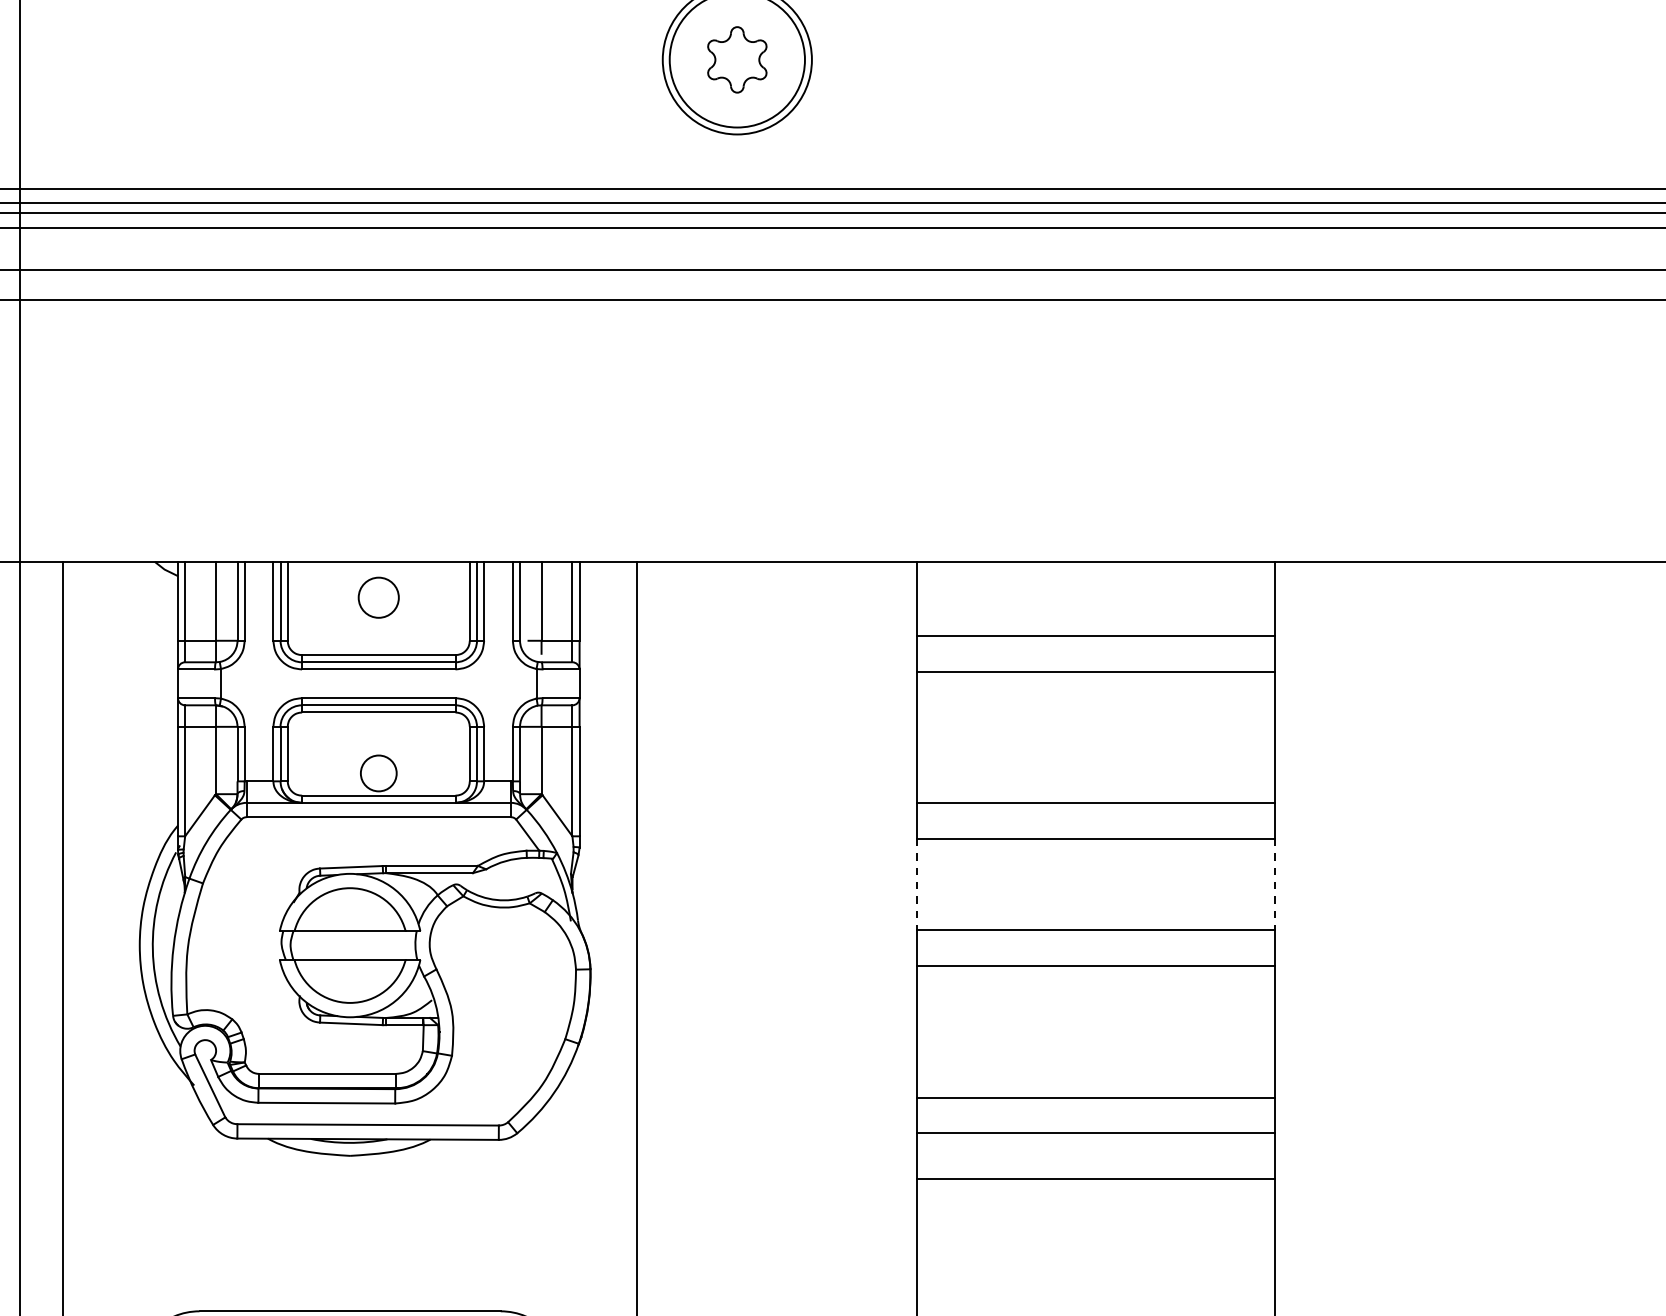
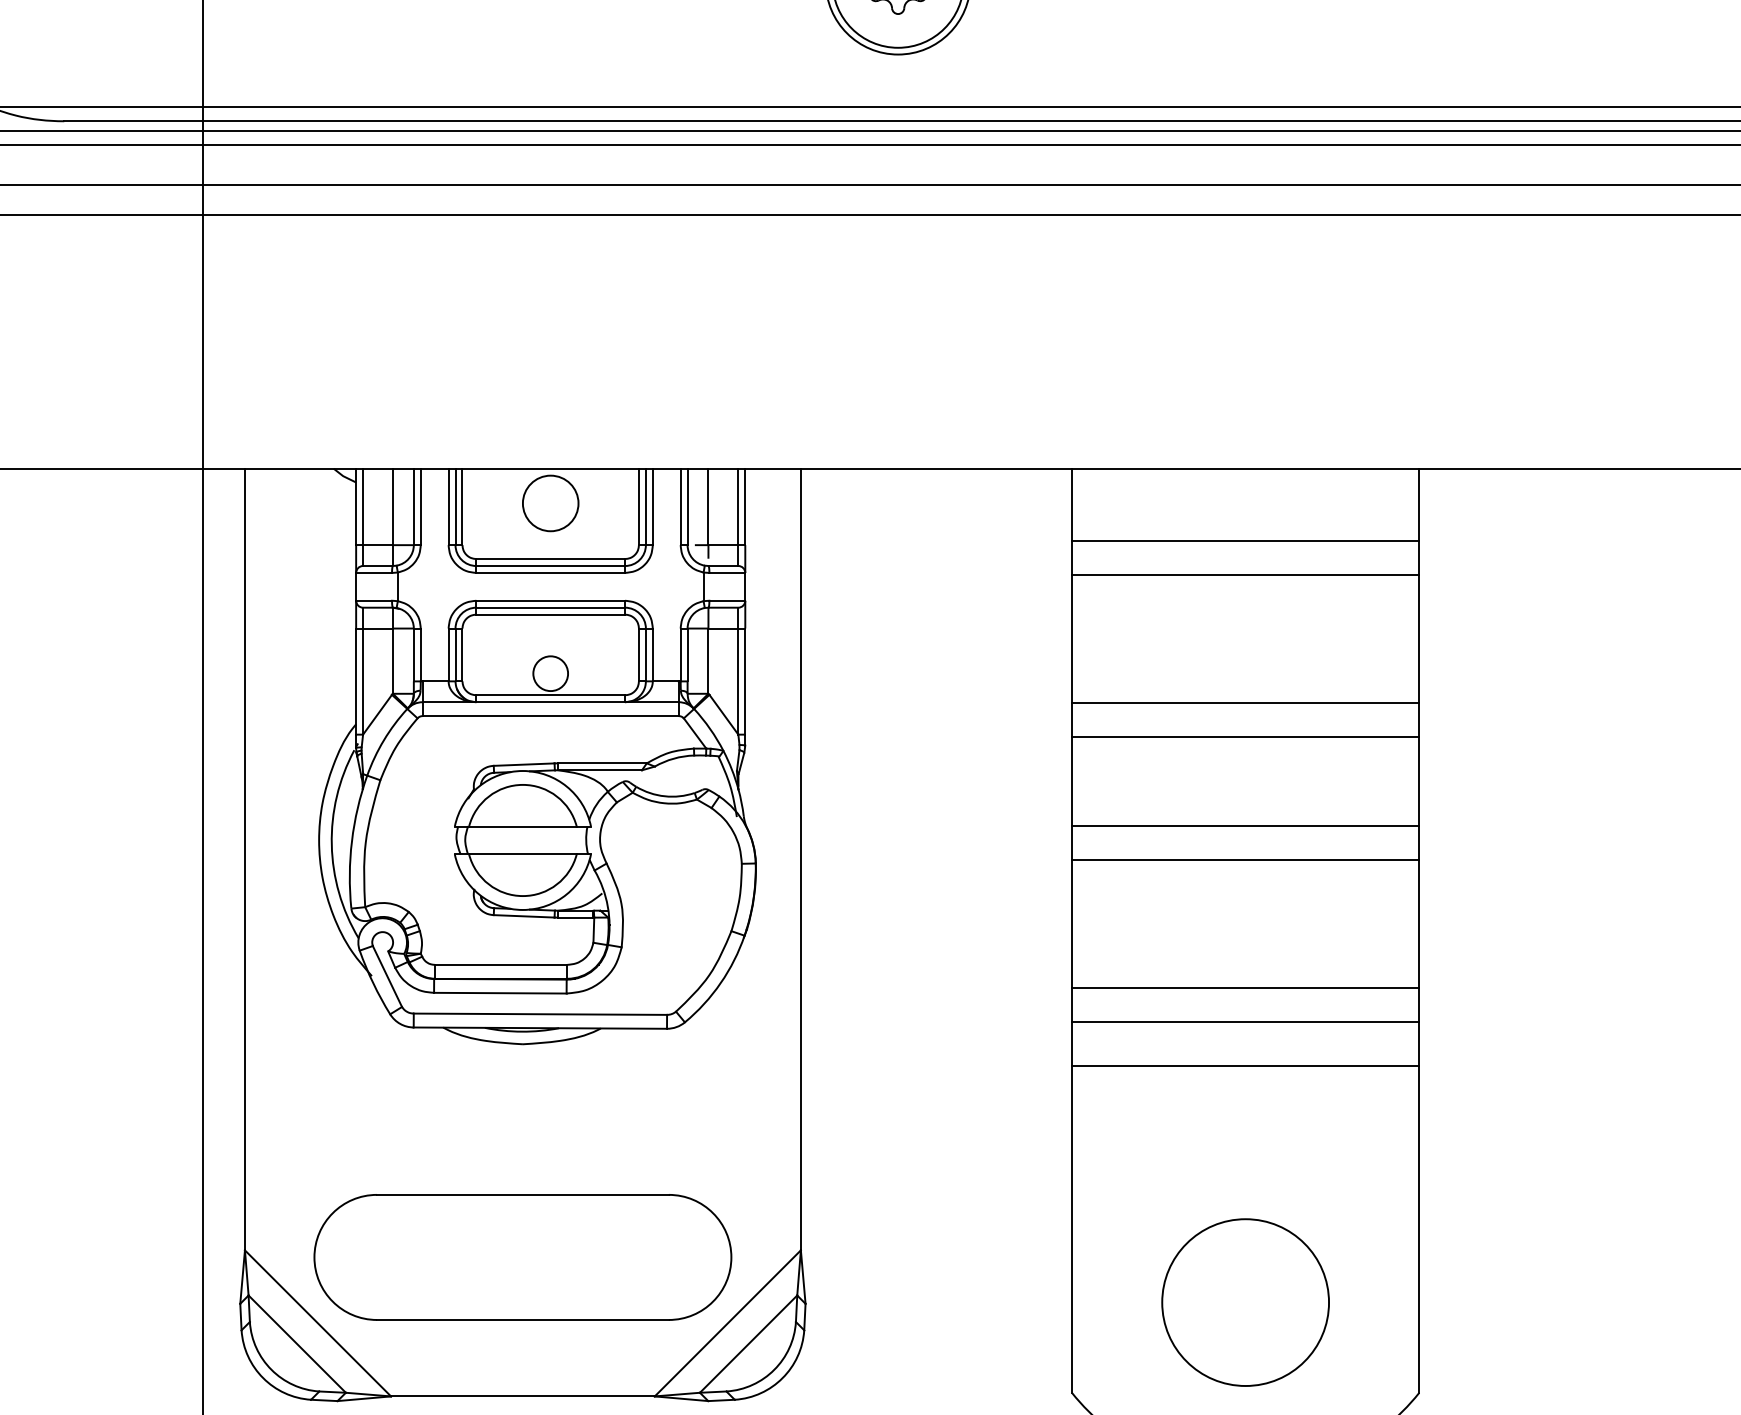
circle: (378, 597) -> (550, 503), size x1.43
line: (916, 884) -> (1071, 781), dashed -> solid
line: (1275, 884) -> (1419, 781), dashed -> solid

